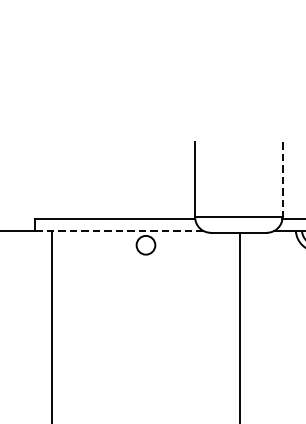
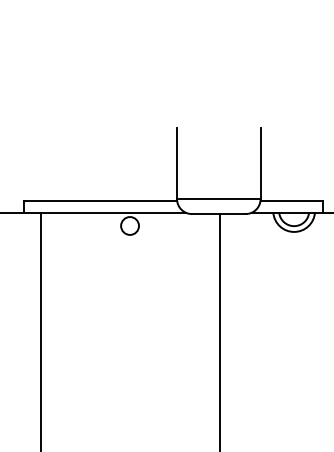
line: (282, 179) -> (260, 163), dashed -> solid
line: (119, 231) -> (104, 212), dashed -> solid

